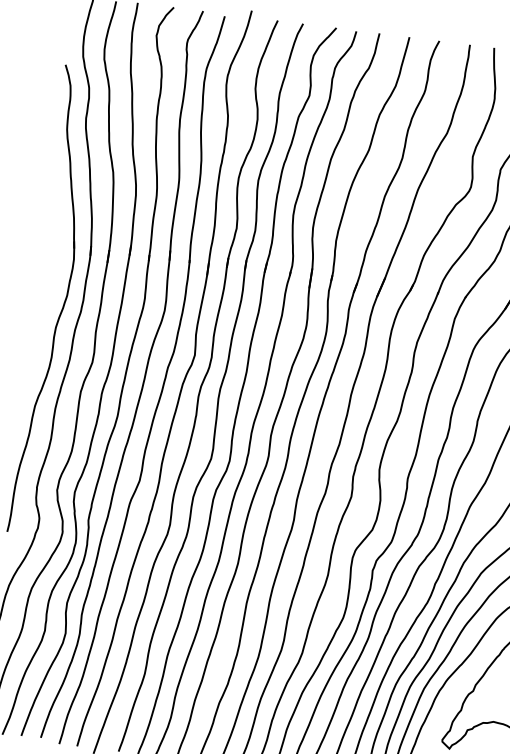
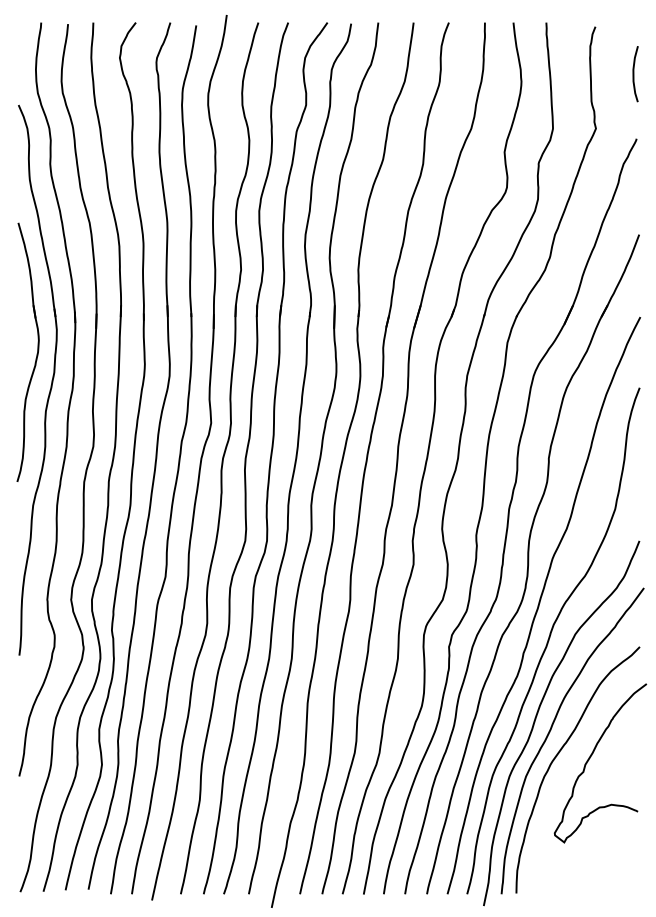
part: (54, 277) -> (36, 353), added

